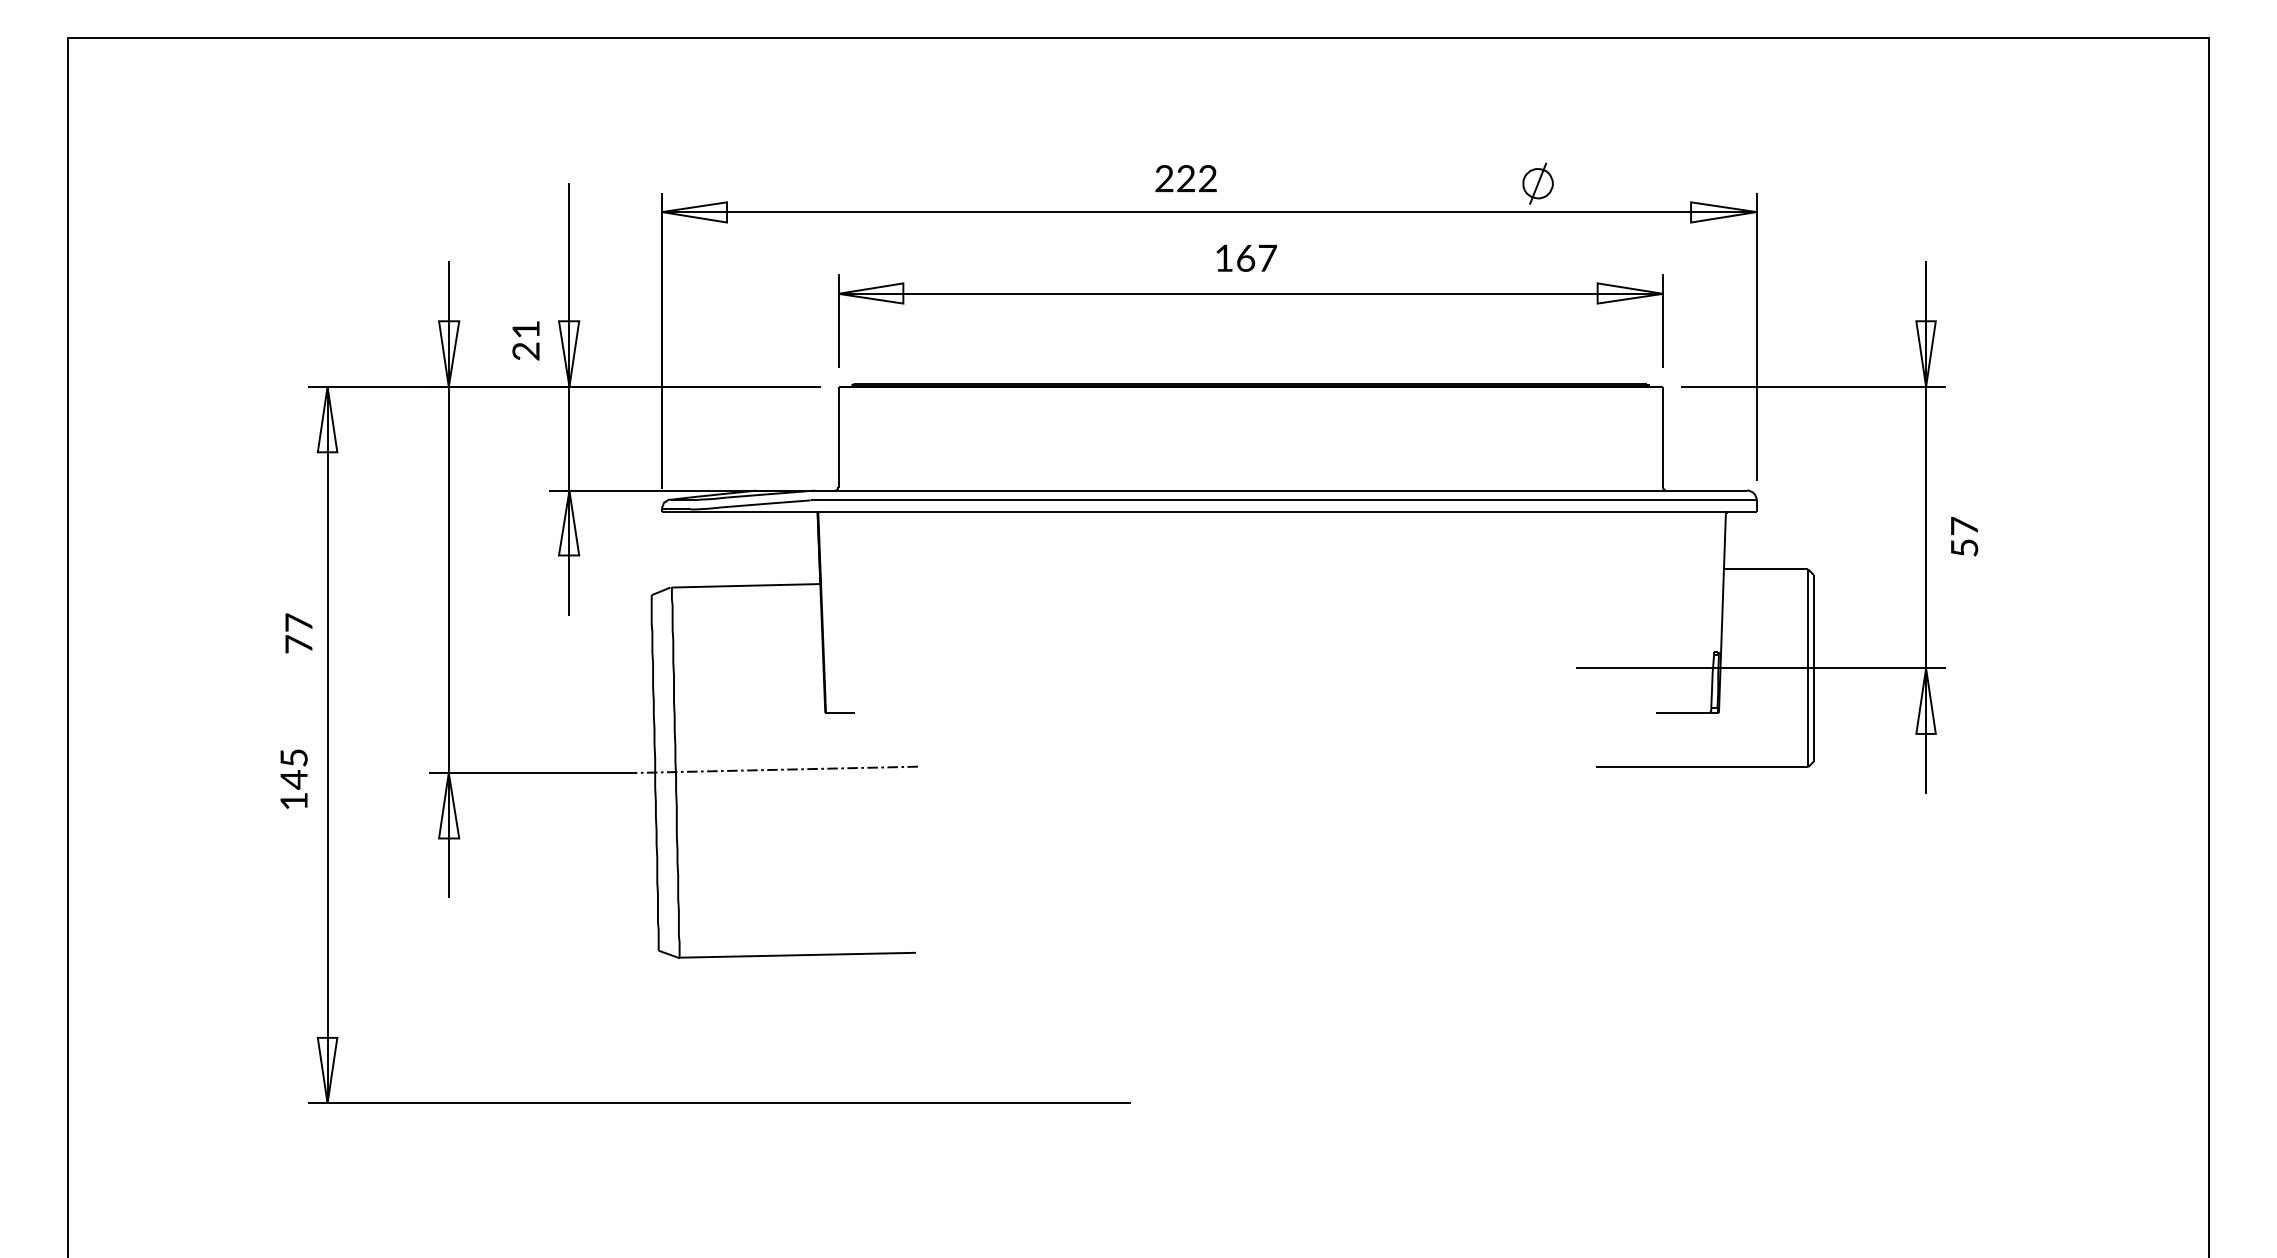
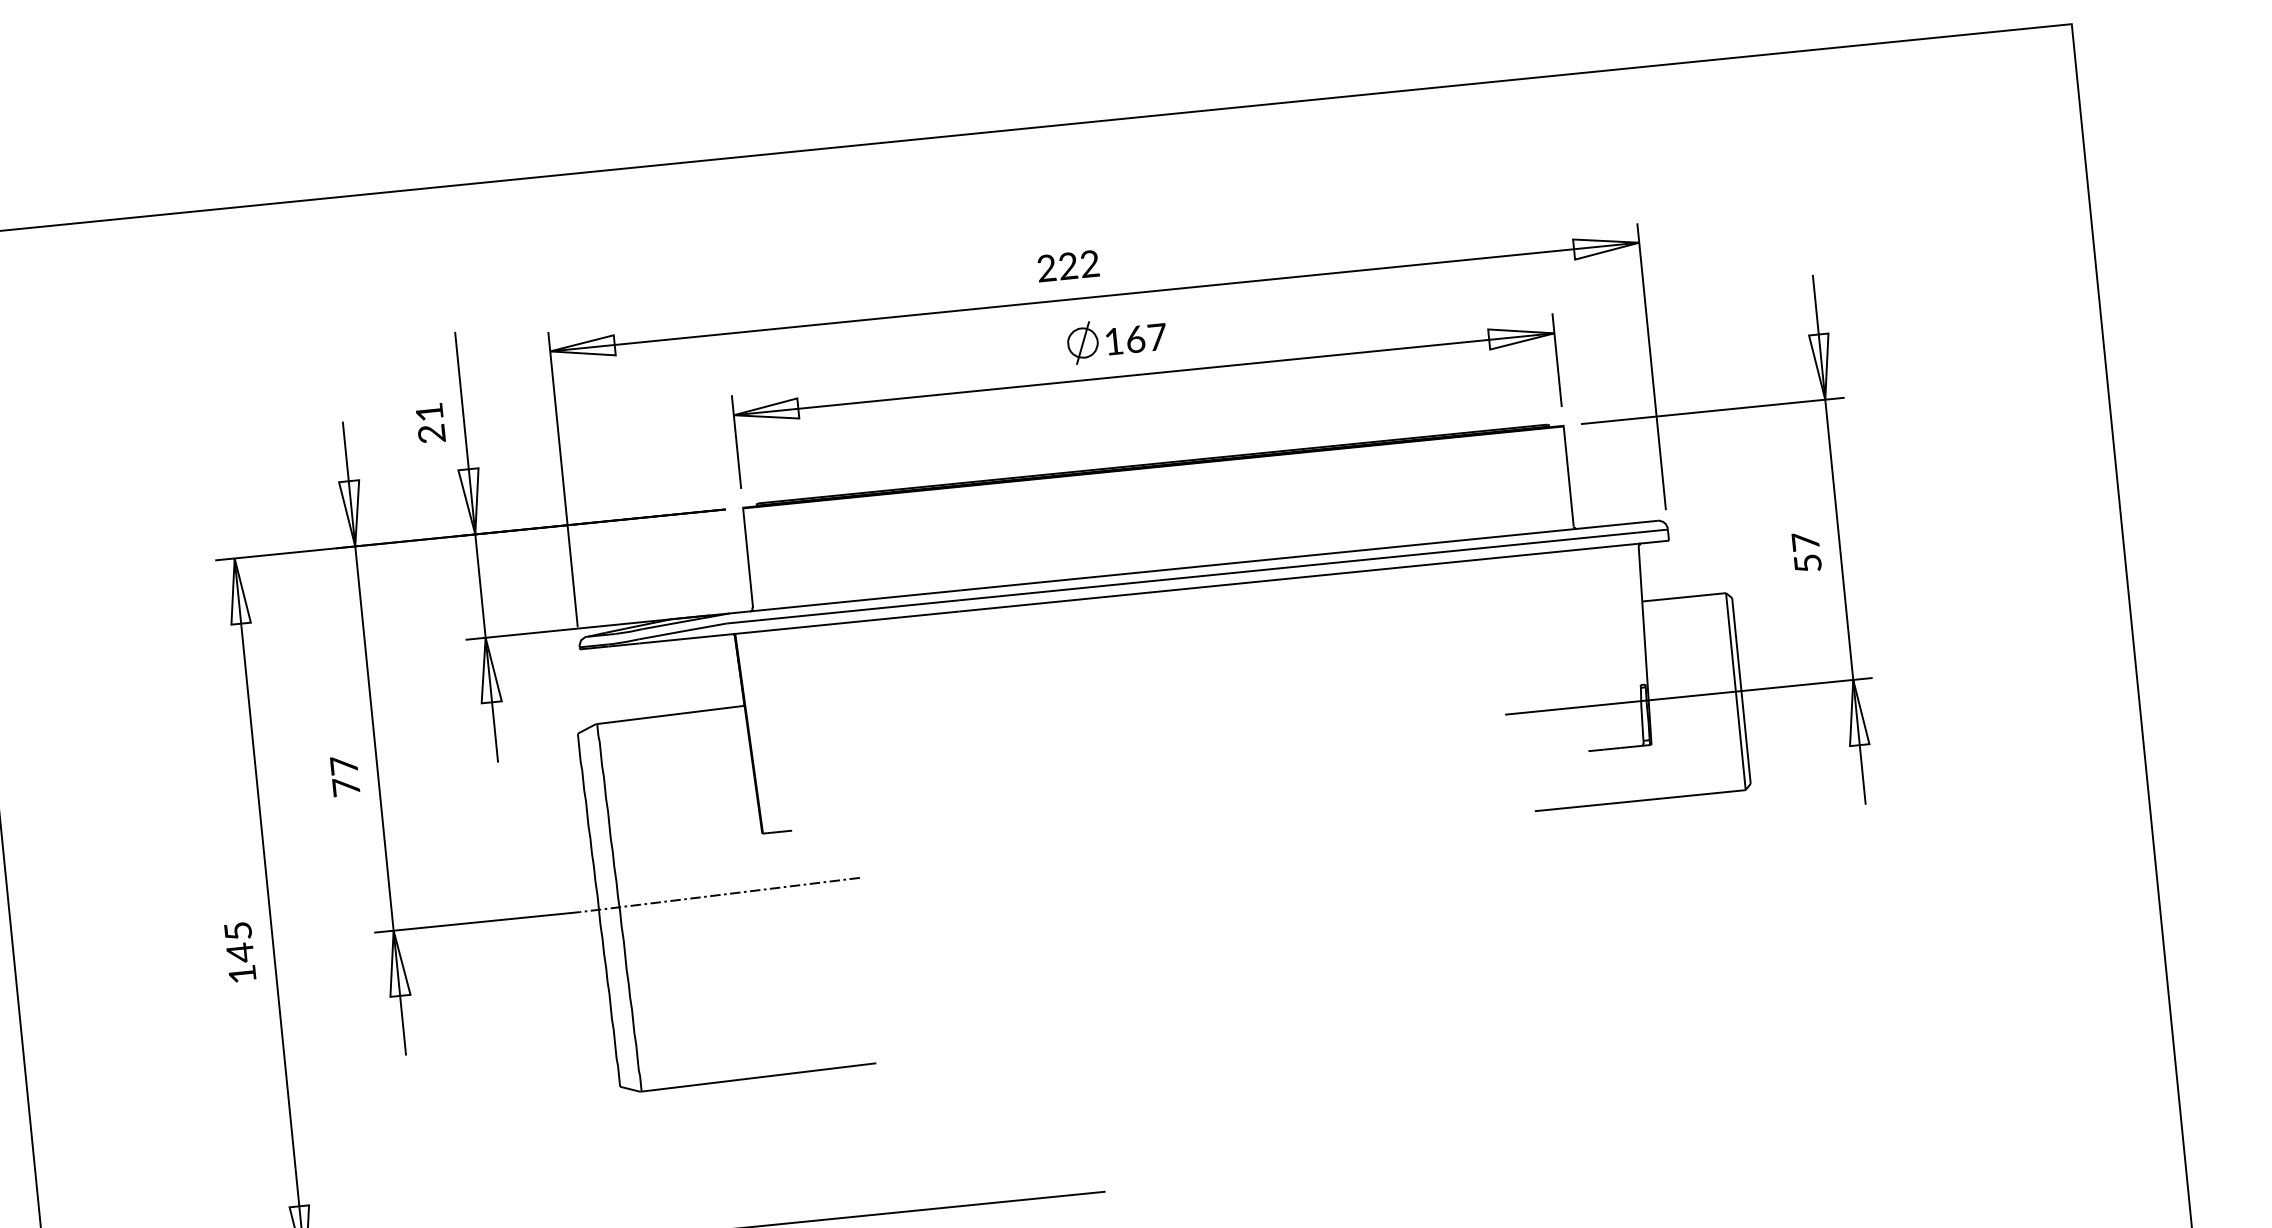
part: (1537, 183) -> (1082, 342), moved
text: (525, 340) -> (430, 423), moved
text: (1964, 536) -> (1806, 552), moved
text: (298, 633) -> (344, 776), moved

